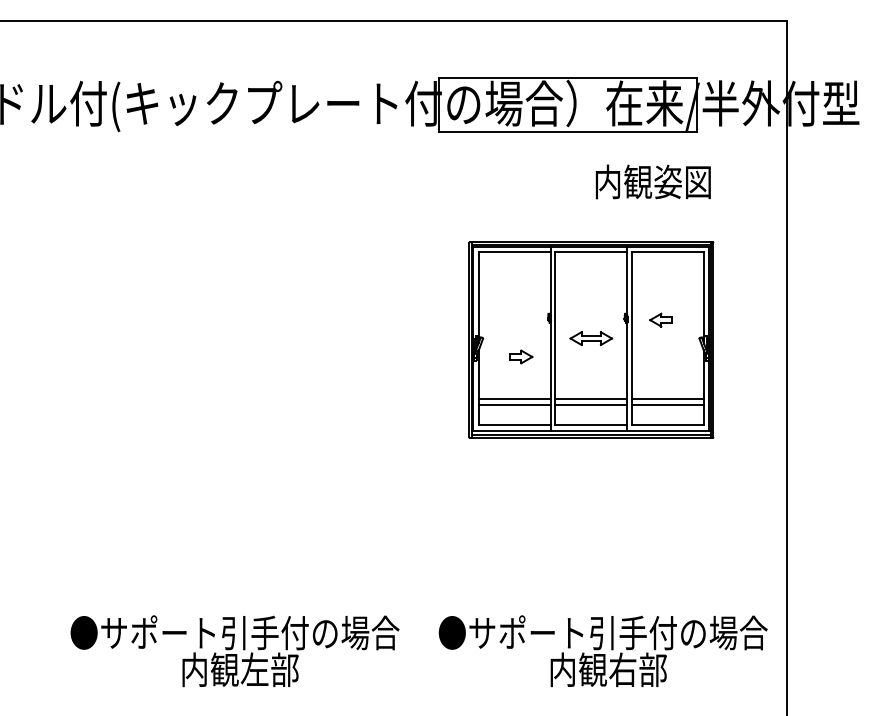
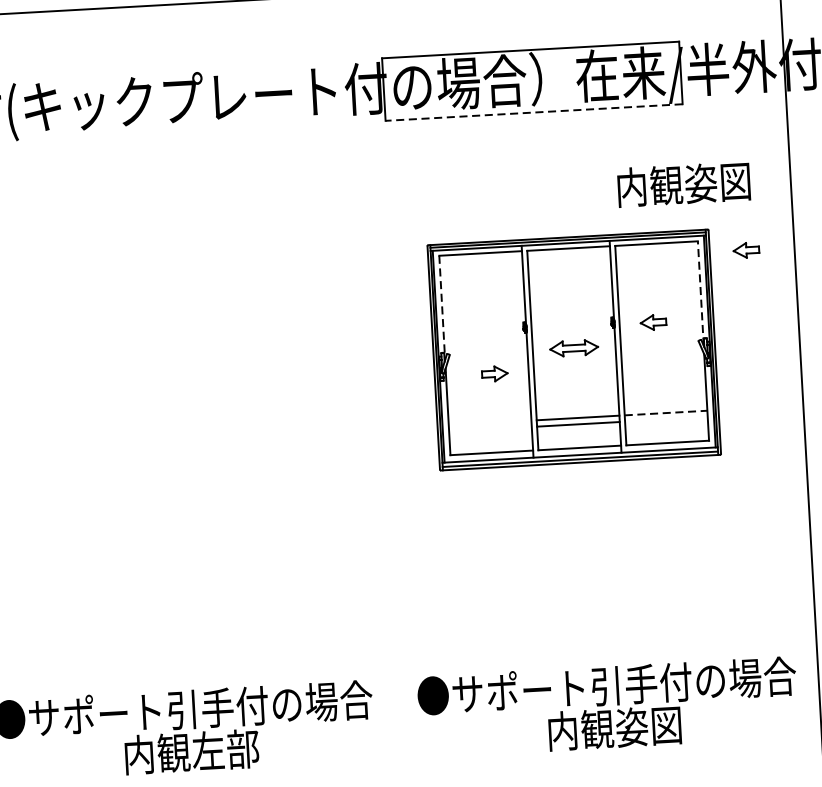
line: (567, 132) -> (533, 112), solid -> dashed
text: (652, 181) -> (682, 183), moved
part: (744, 261) -> (745, 249), added
line: (703, 296) -> (700, 292), solid -> dashed
line: (478, 297) -> (441, 308), solid -> dashed
line: (514, 399) -> (489, 423), removed
line: (667, 399) -> (665, 413), solid -> dashed
line: (514, 404) -> (490, 429), removed
line: (667, 404) -> (666, 419), removed
text: (637, 669) -> (648, 726), 内観右部 -> 内観姿図

